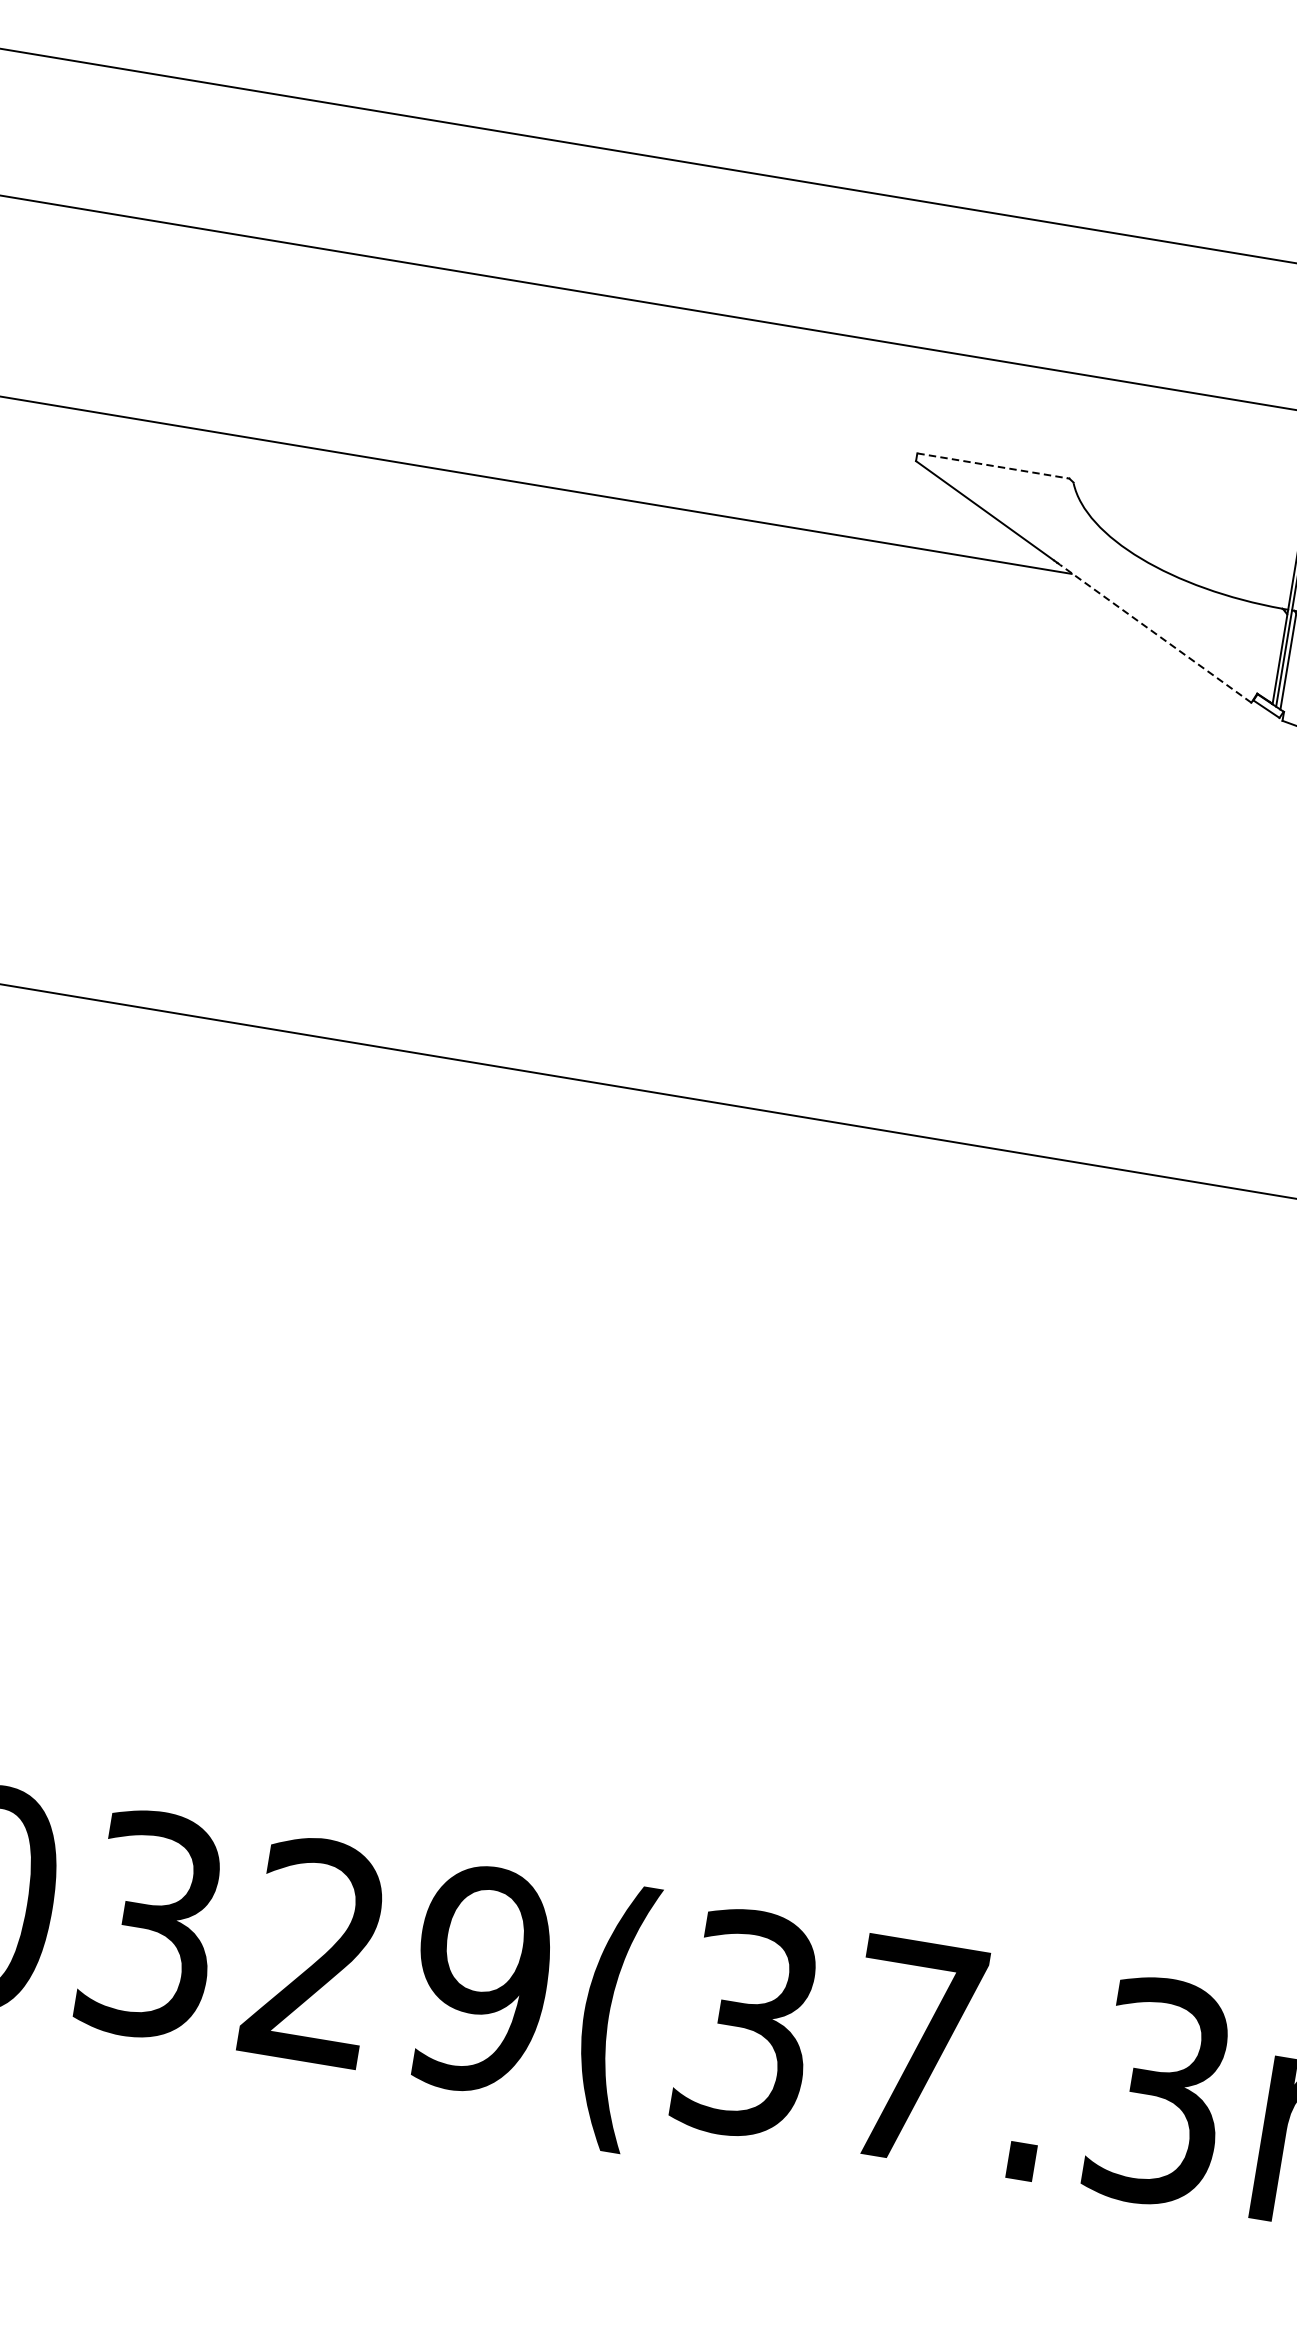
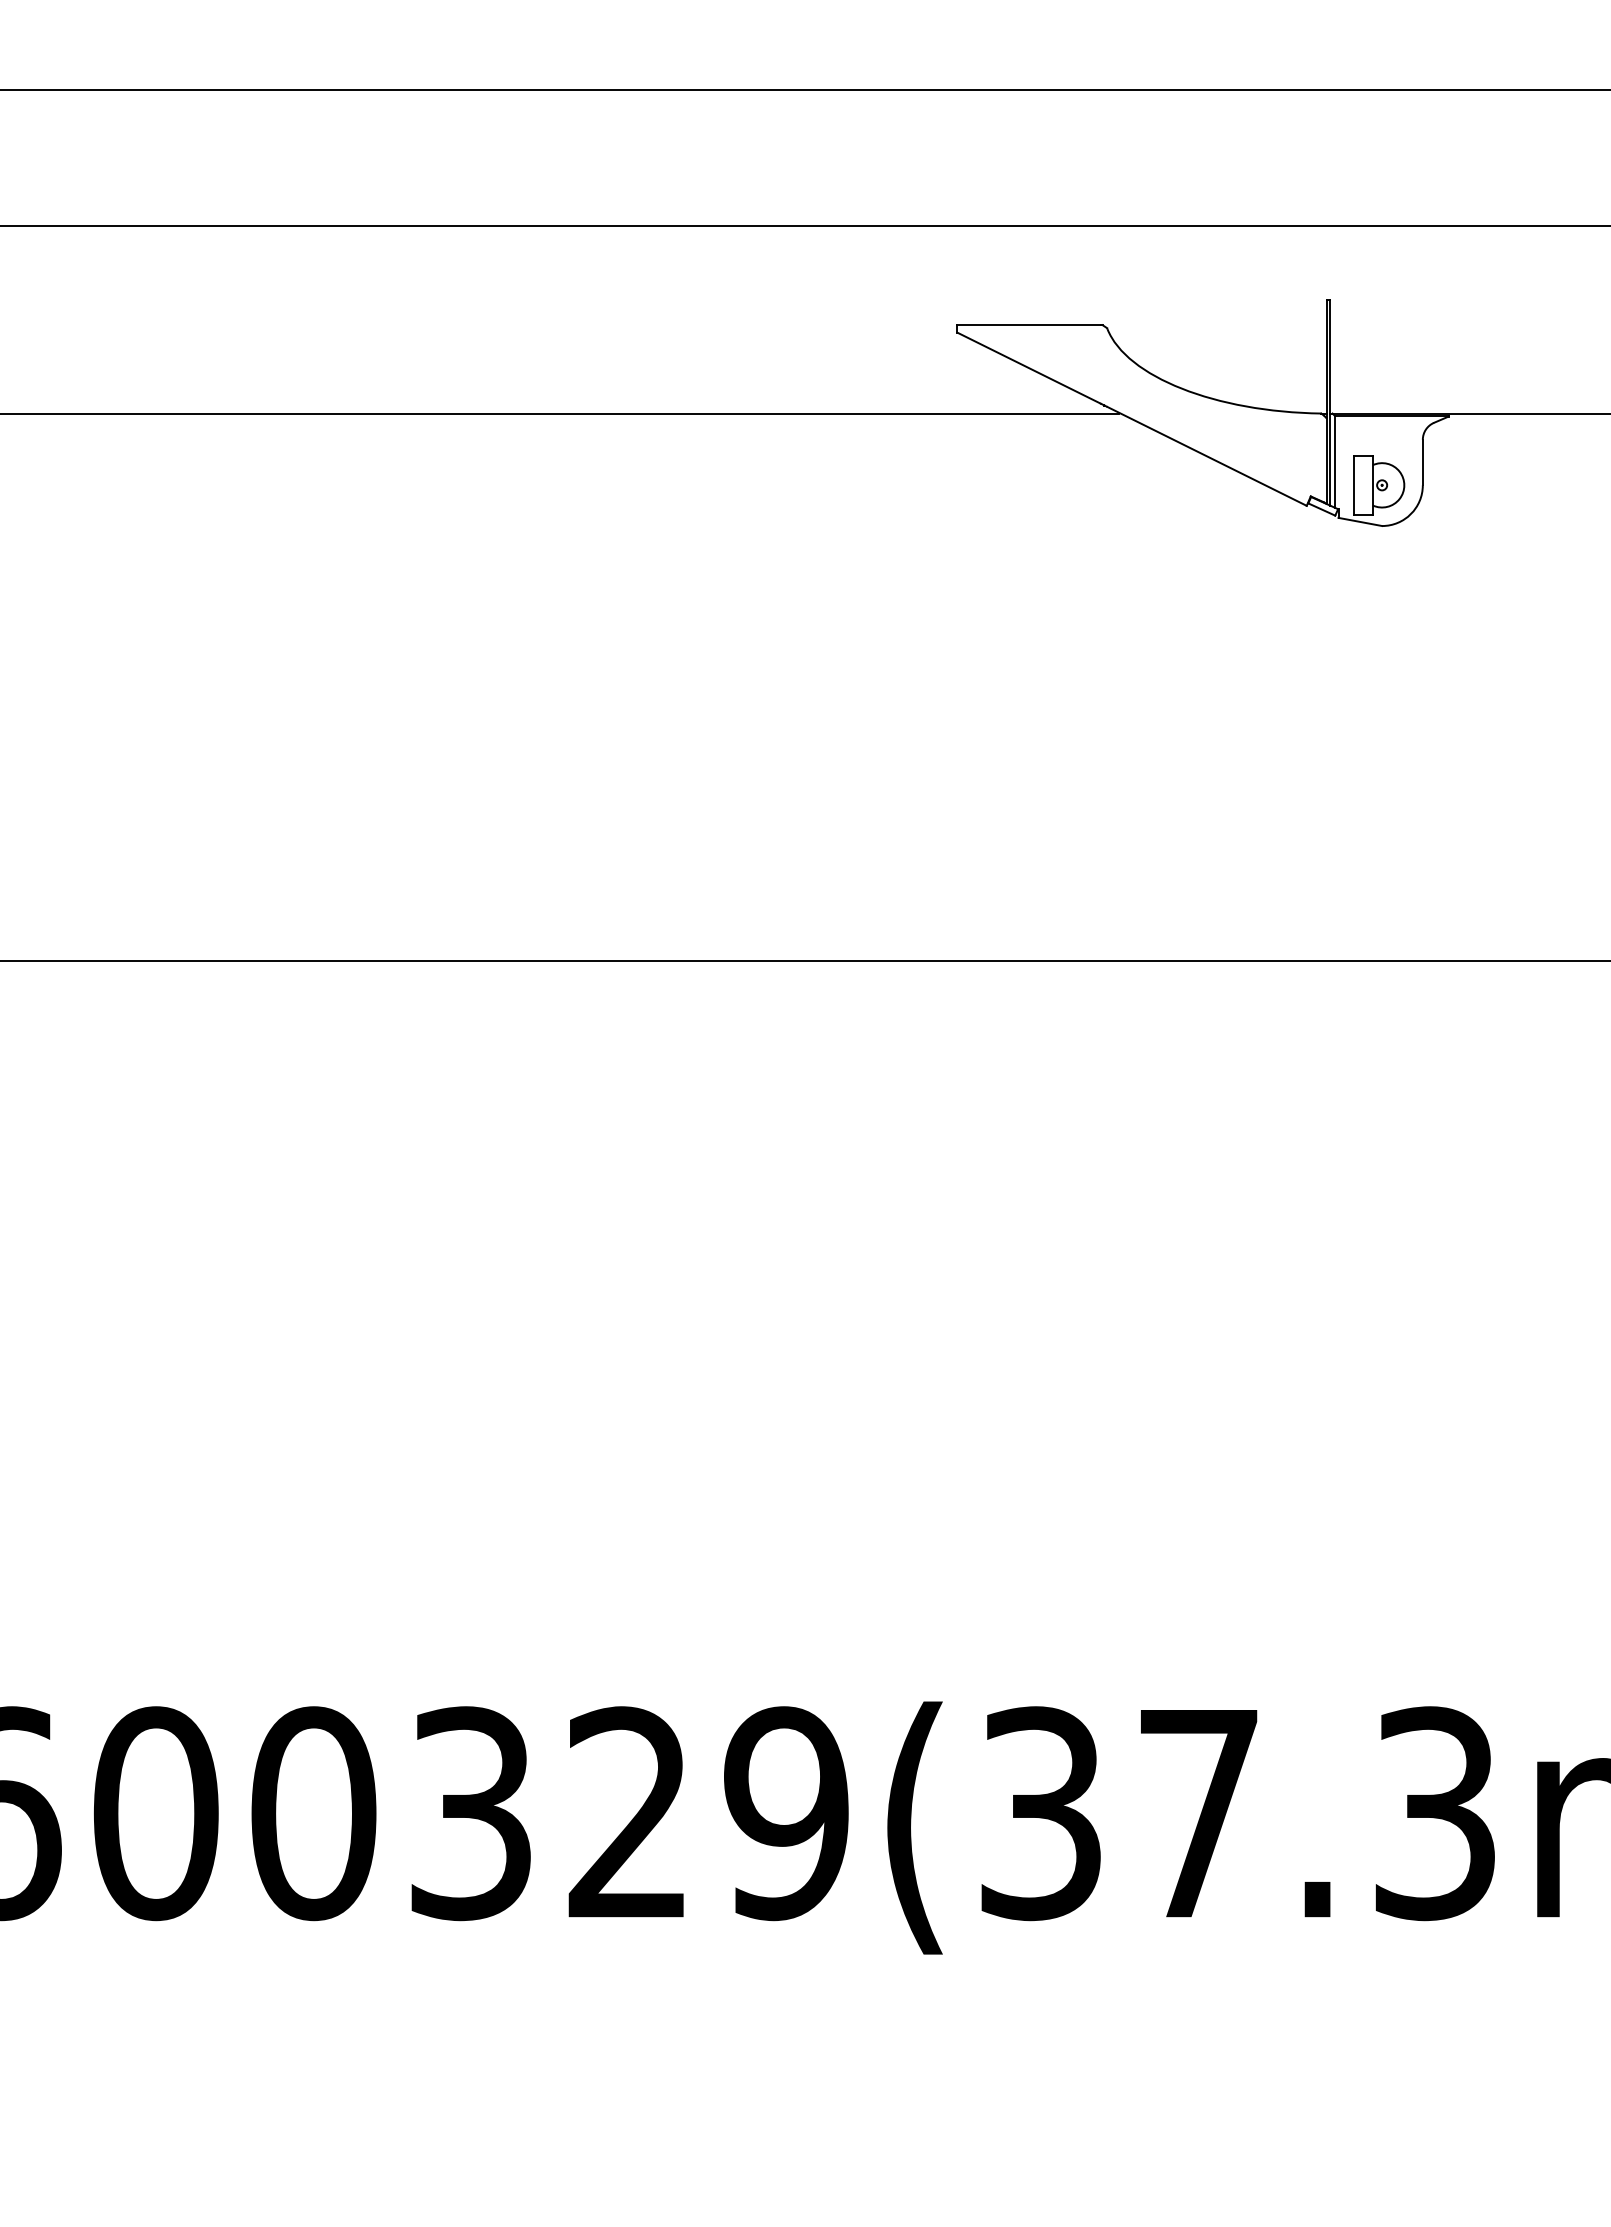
line: (992, 466) -> (1029, 325), dashed -> solid
line: (1155, 633) -> (1206, 456), dashed -> solid

